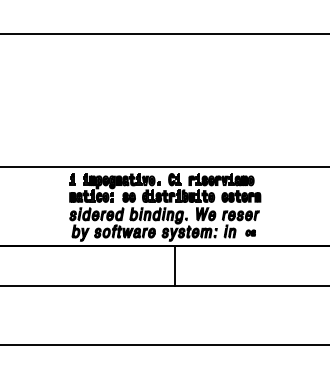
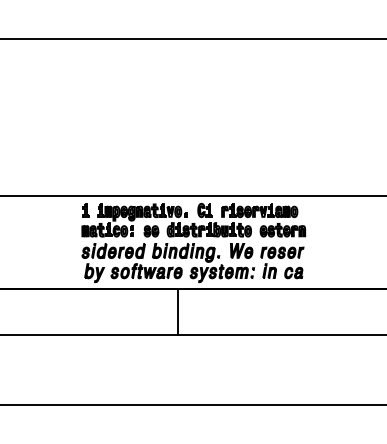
part: (250, 232) -> (293, 272), size x1.67
line: (174, 265) -> (177, 311), moved

